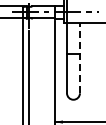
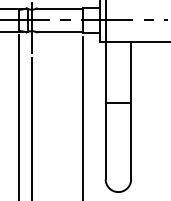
line: (79, 57) -> (130, 109), dashed -> solid

